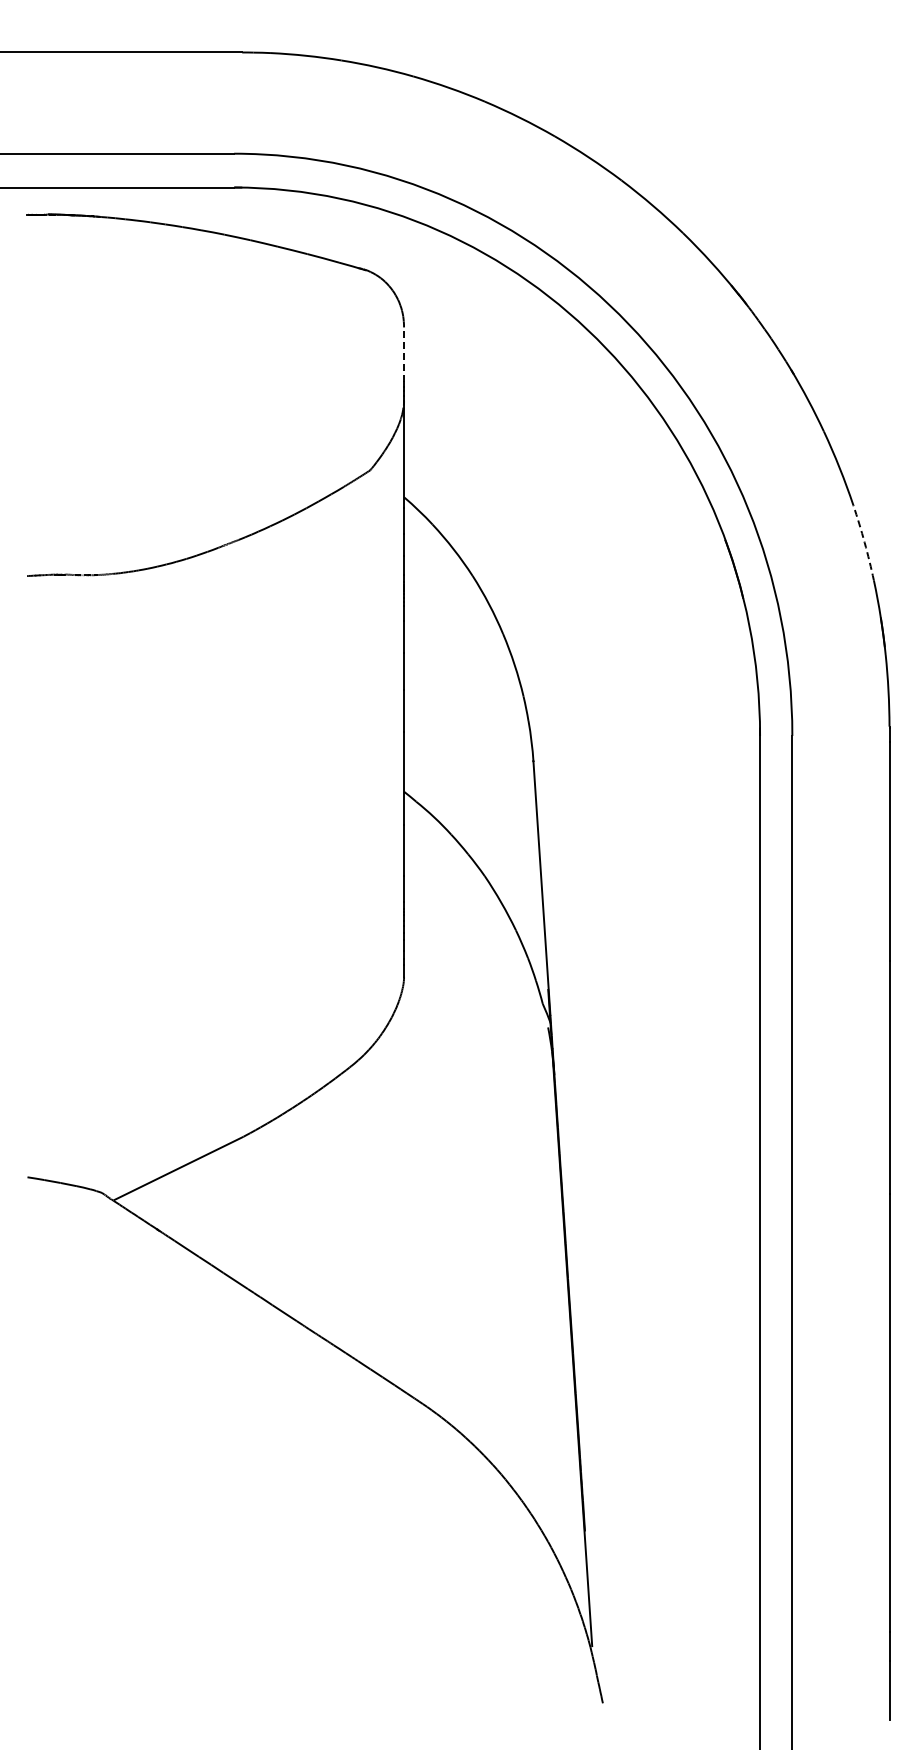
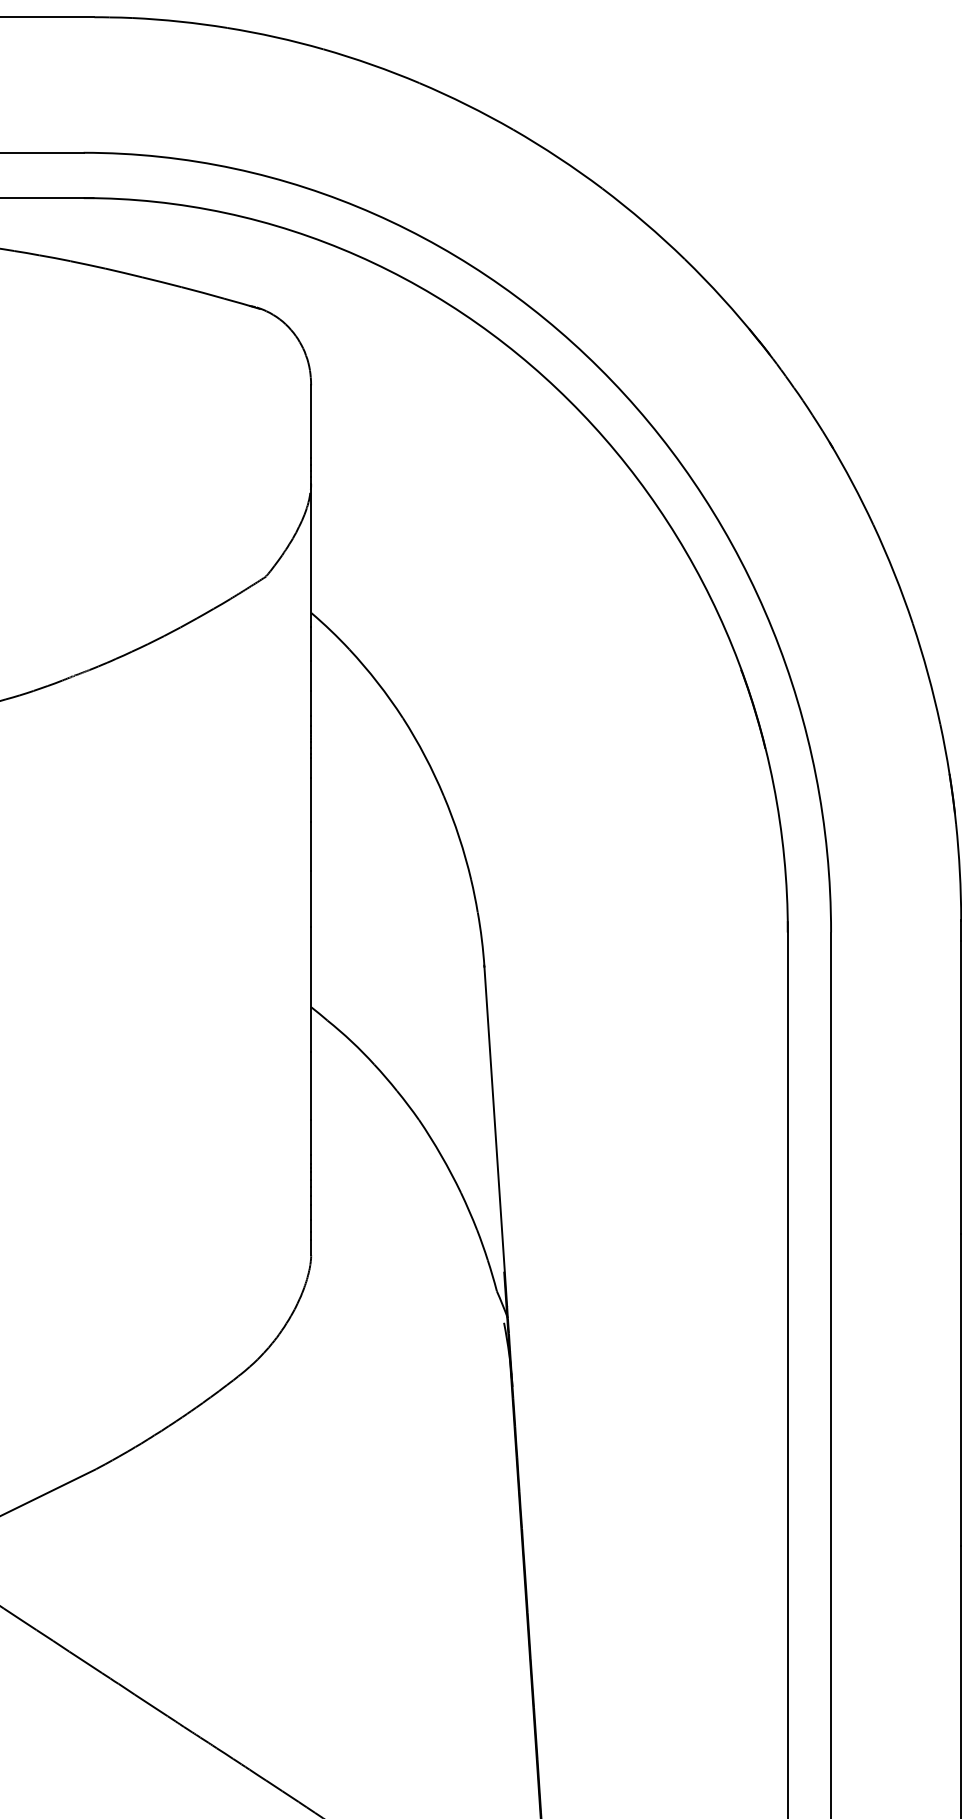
line: (404, 354) -> (311, 421), dashed -> solid
arc: (864, 542) -> (927, 673), dashed -> solid

